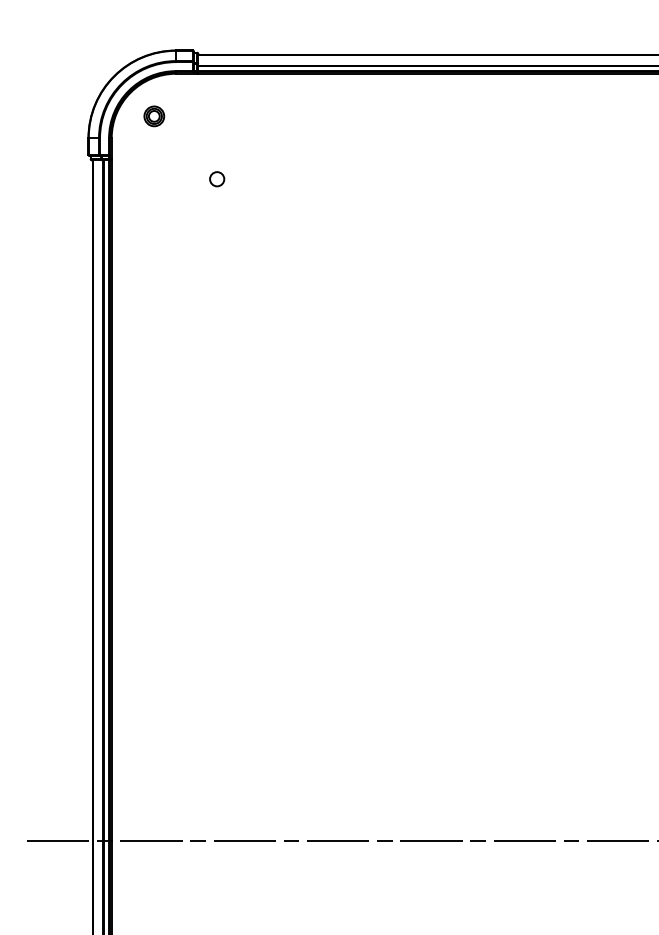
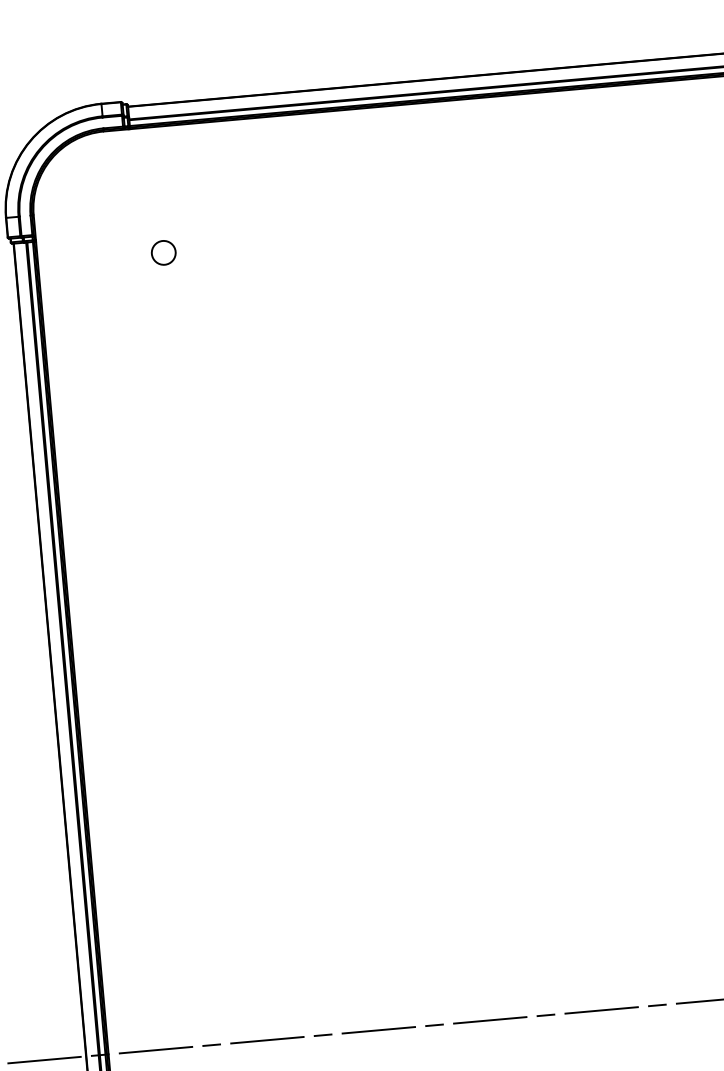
part: (154, 116) -> (82, 184), removed
circle: (217, 179) -> (164, 253), size x1.4

